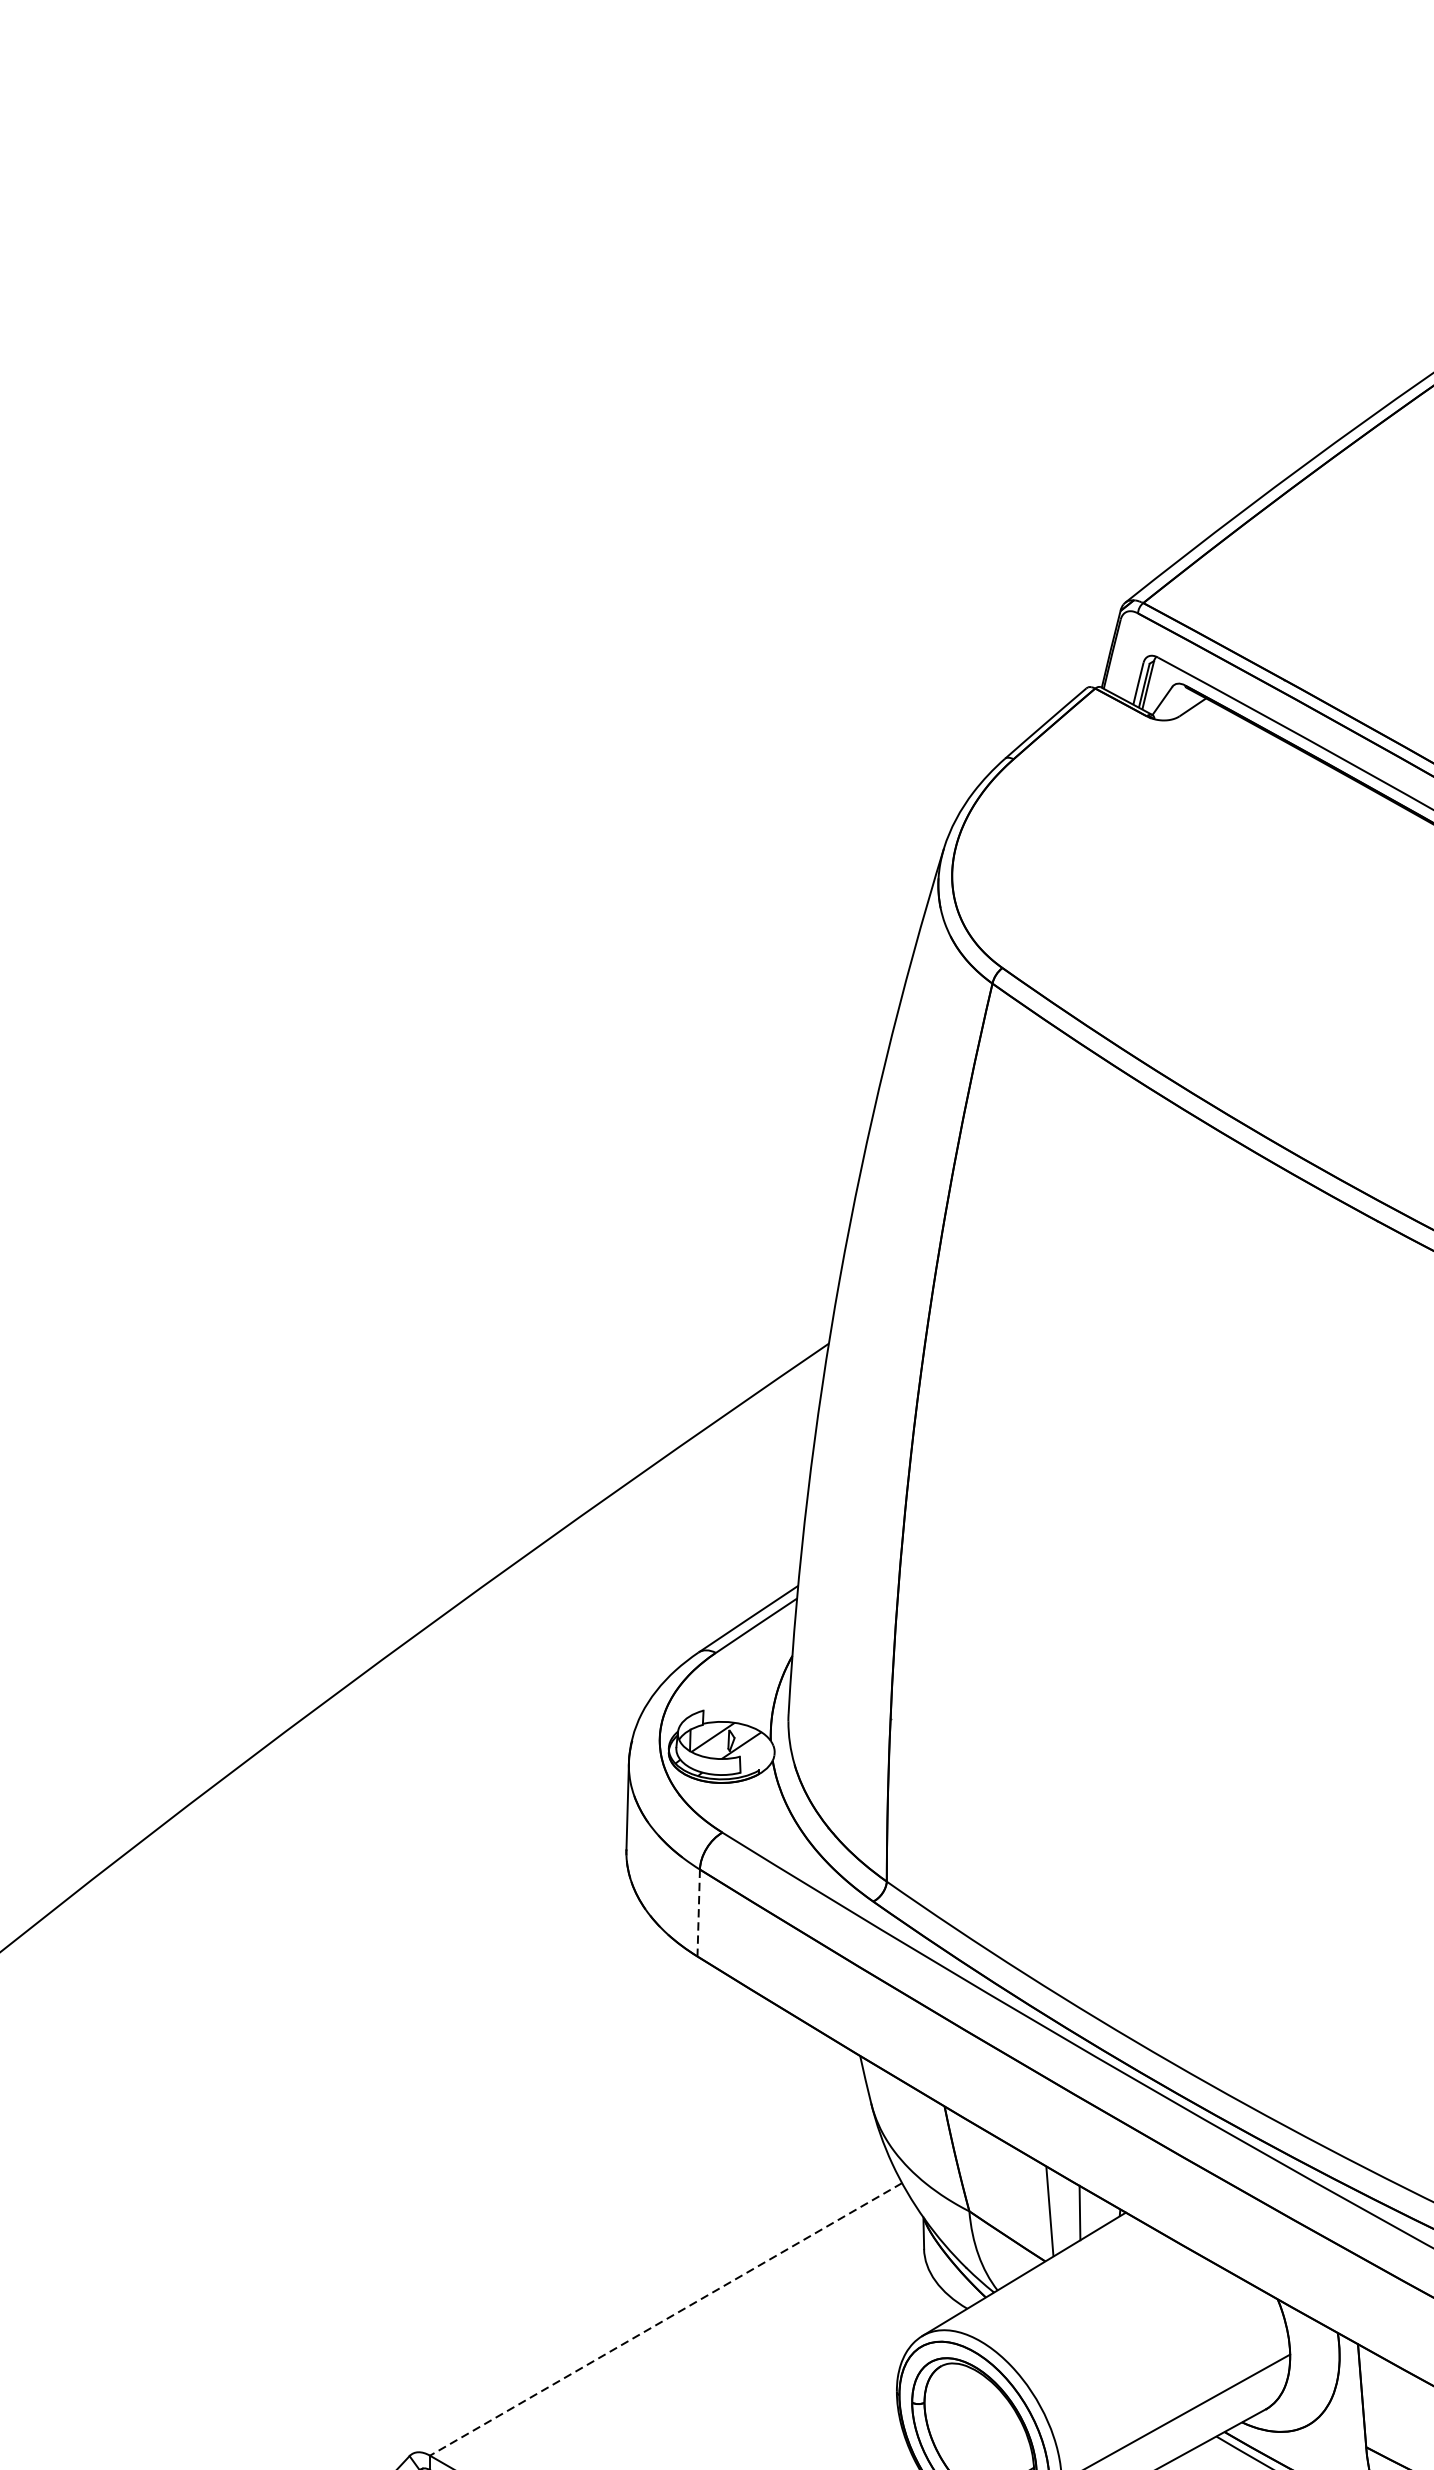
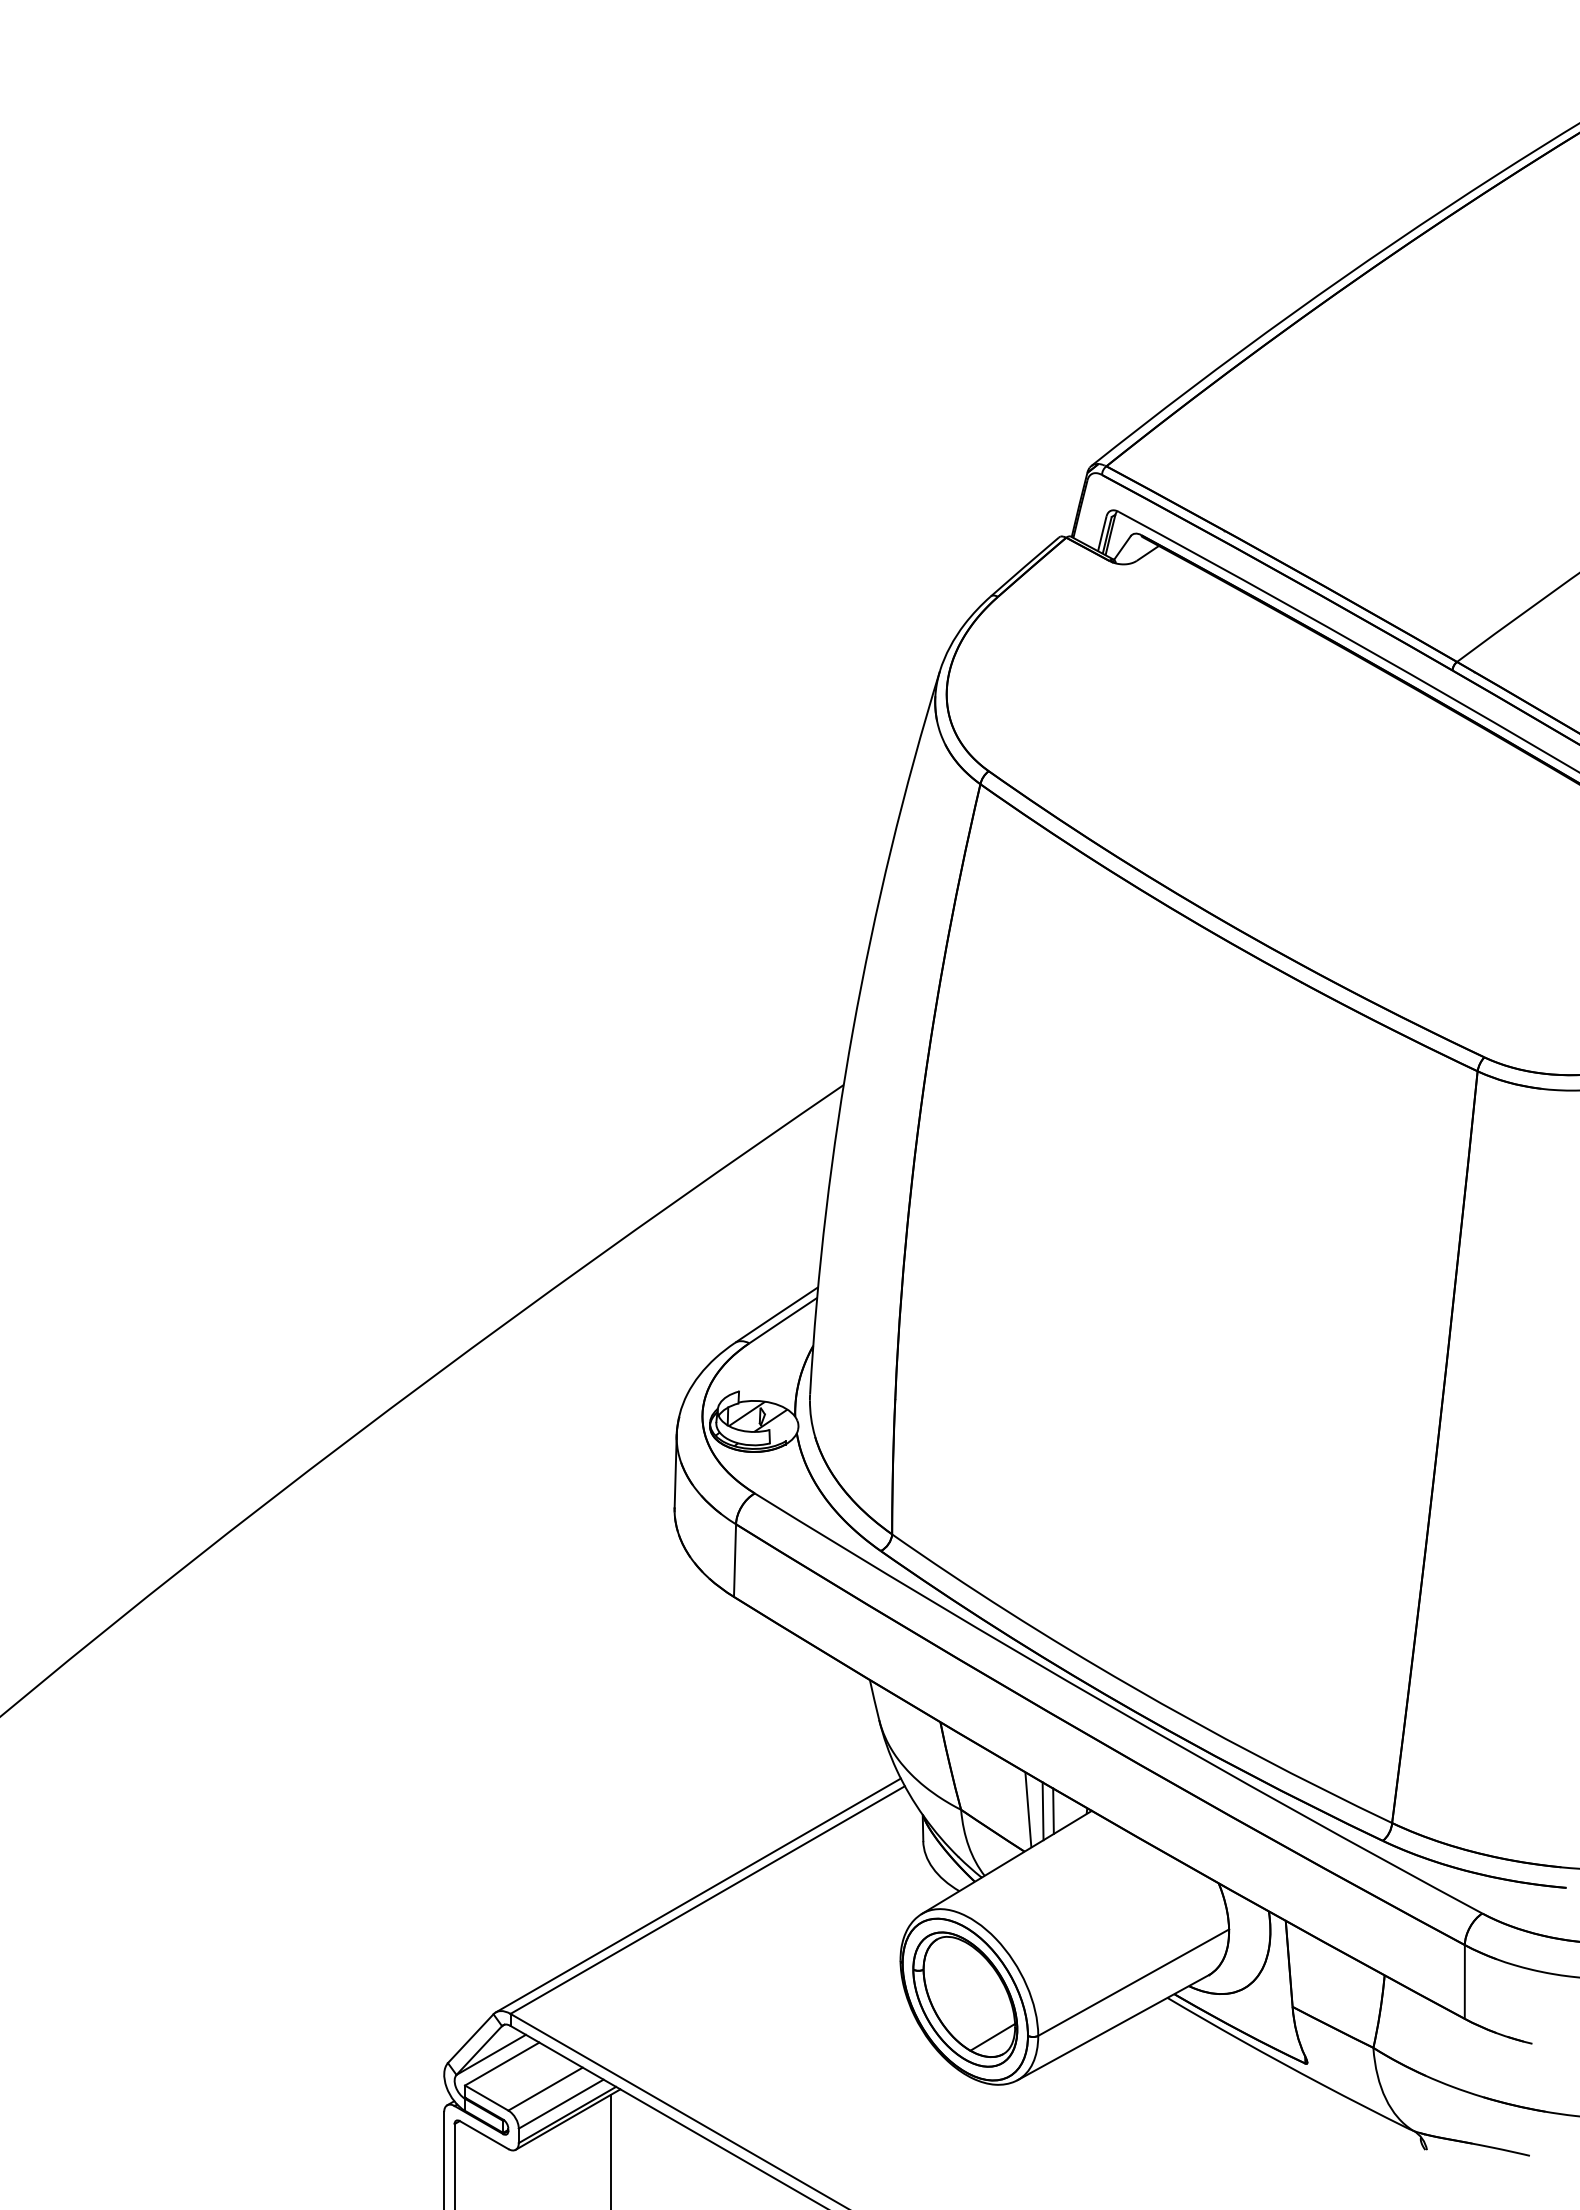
line: (699, 1914) -> (735, 1561), dashed -> solid
line: (1066, 2213) -> (1042, 1811), added
line: (653, 2313) -> (697, 1895), added
line: (665, 2319) -> (707, 1900), dashed -> solid

